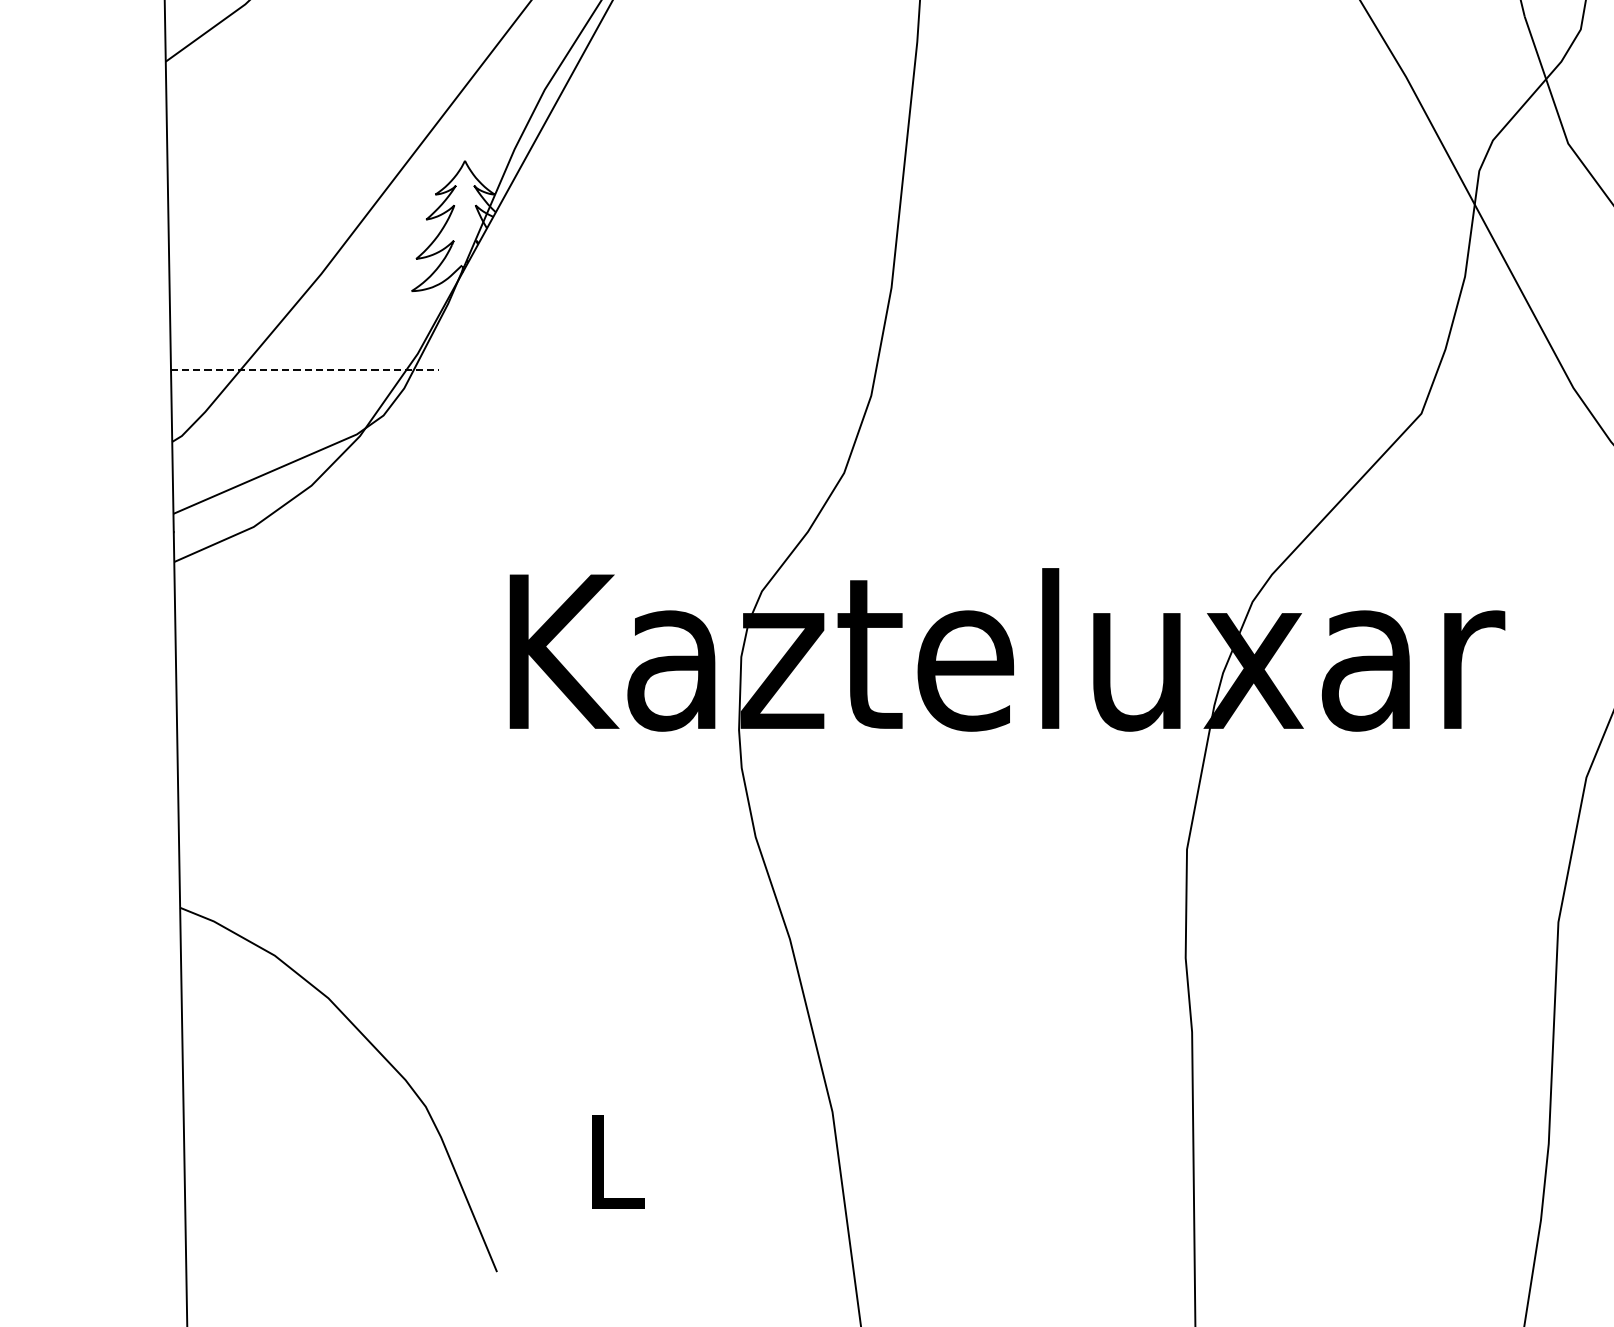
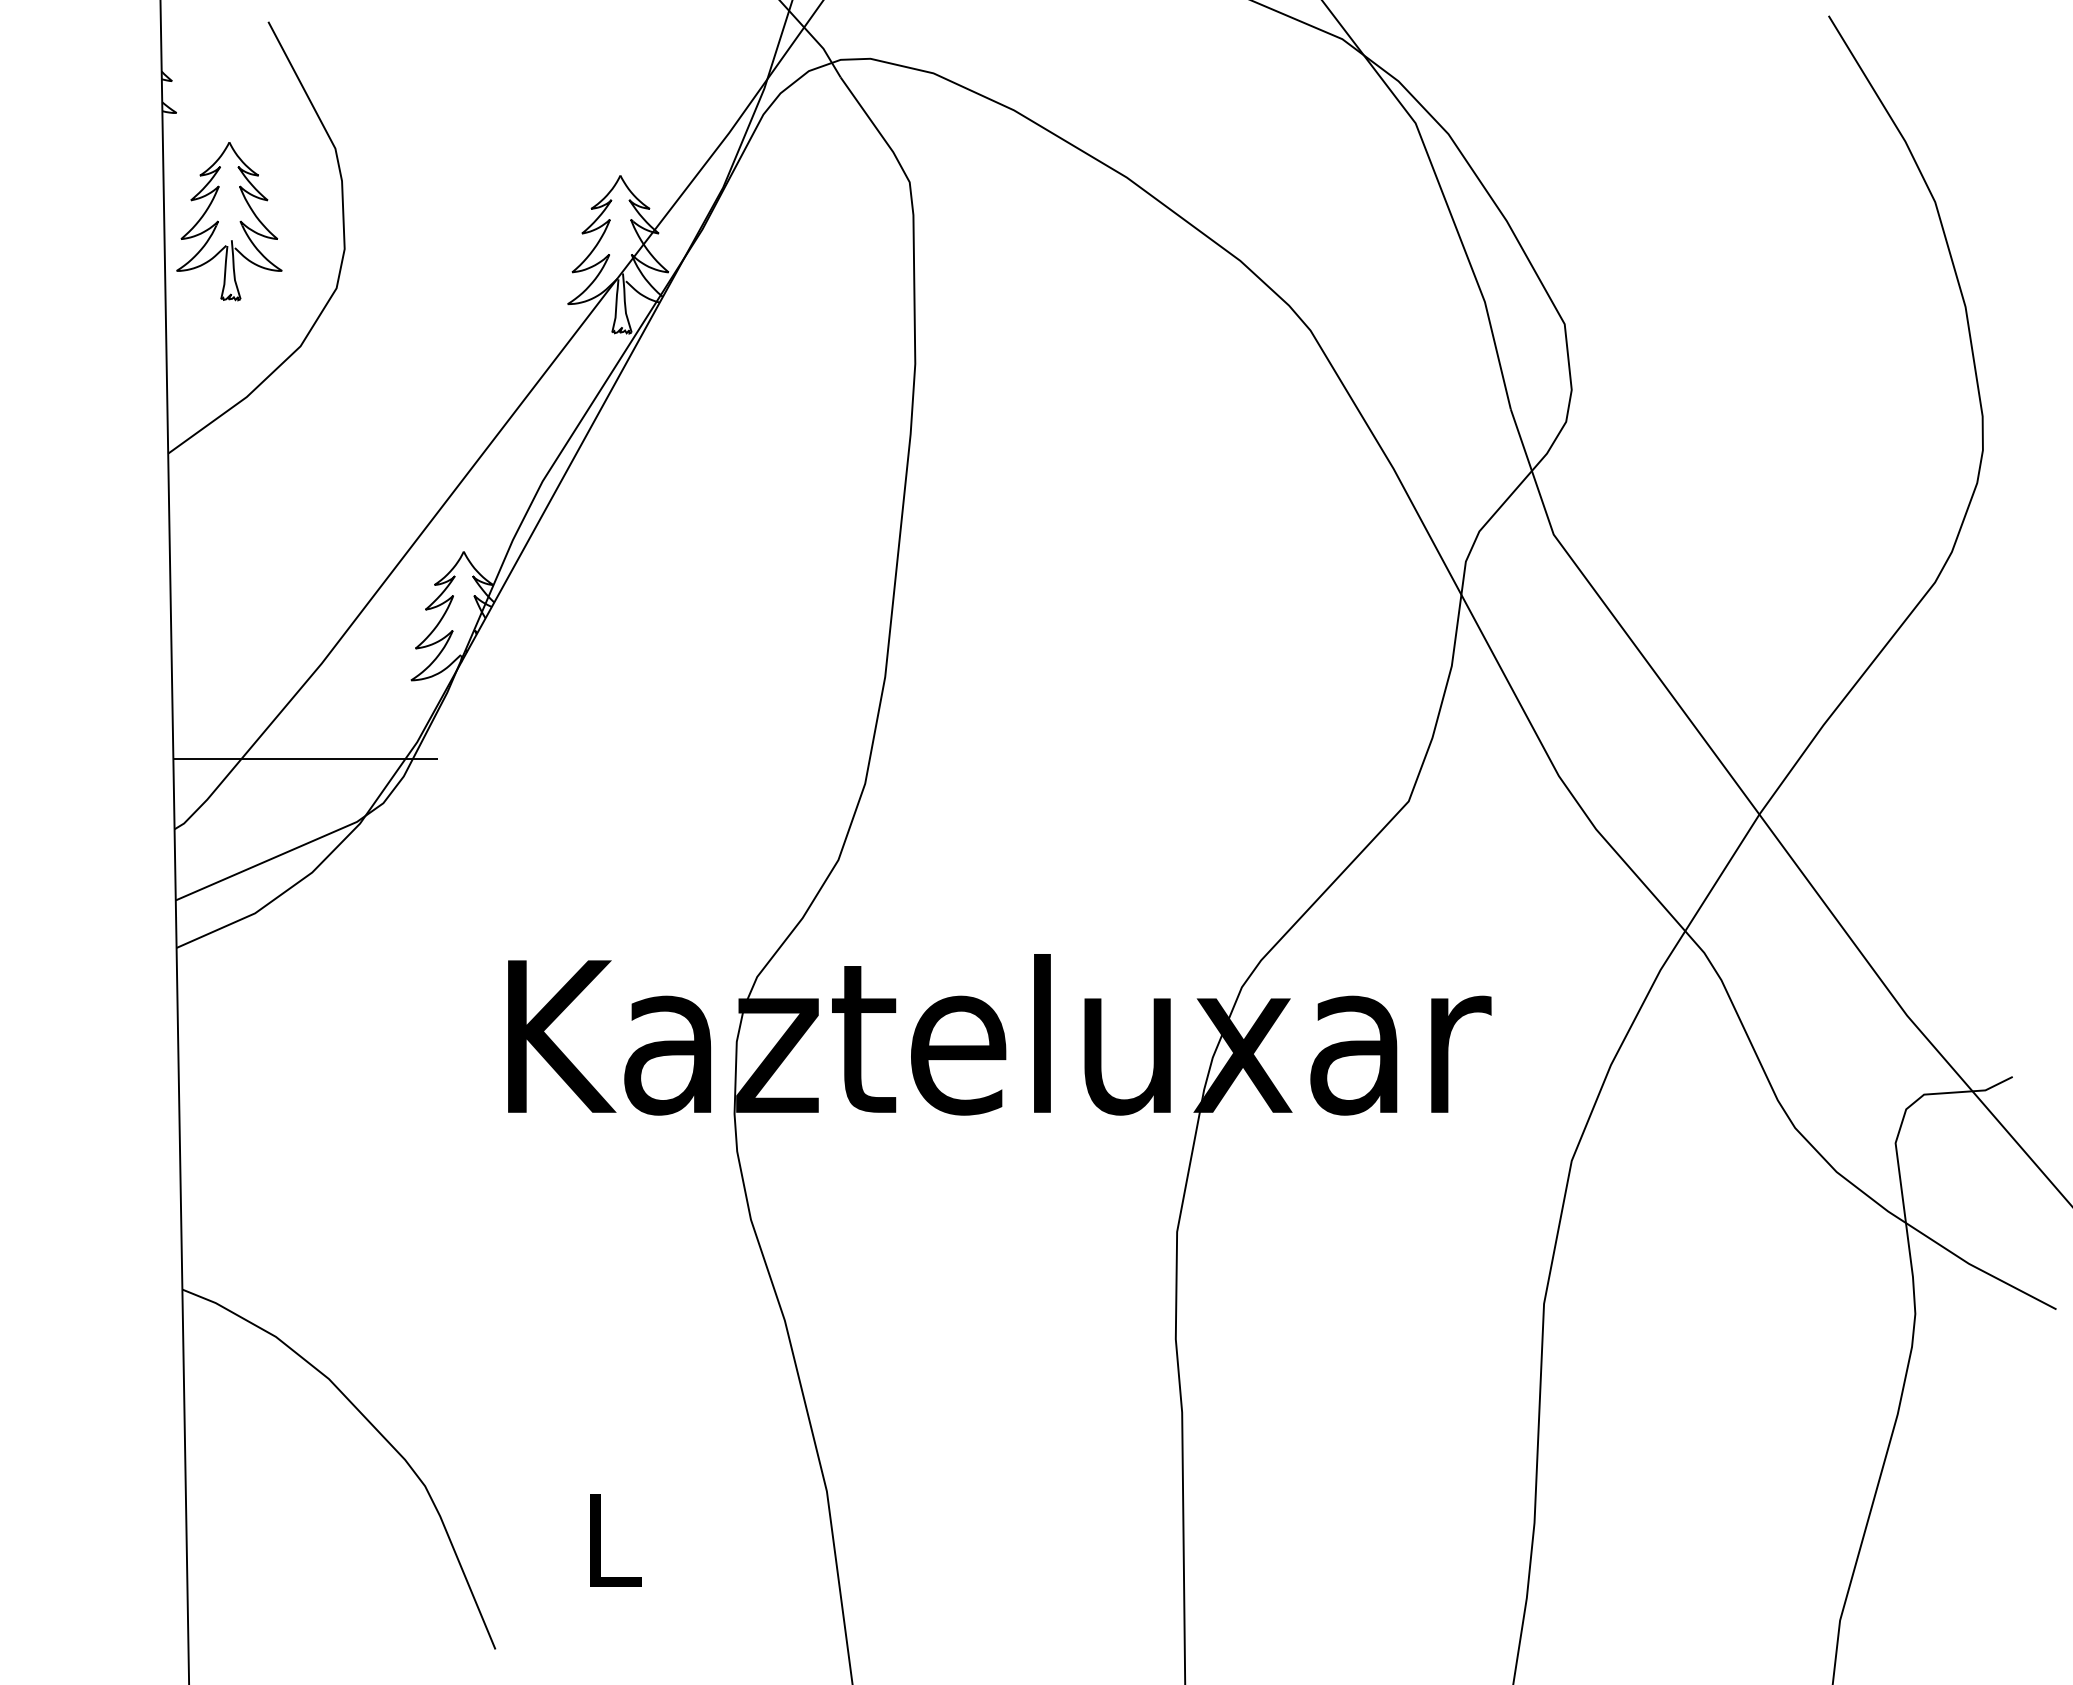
line: (304, 370) -> (305, 758), dashed -> solid

